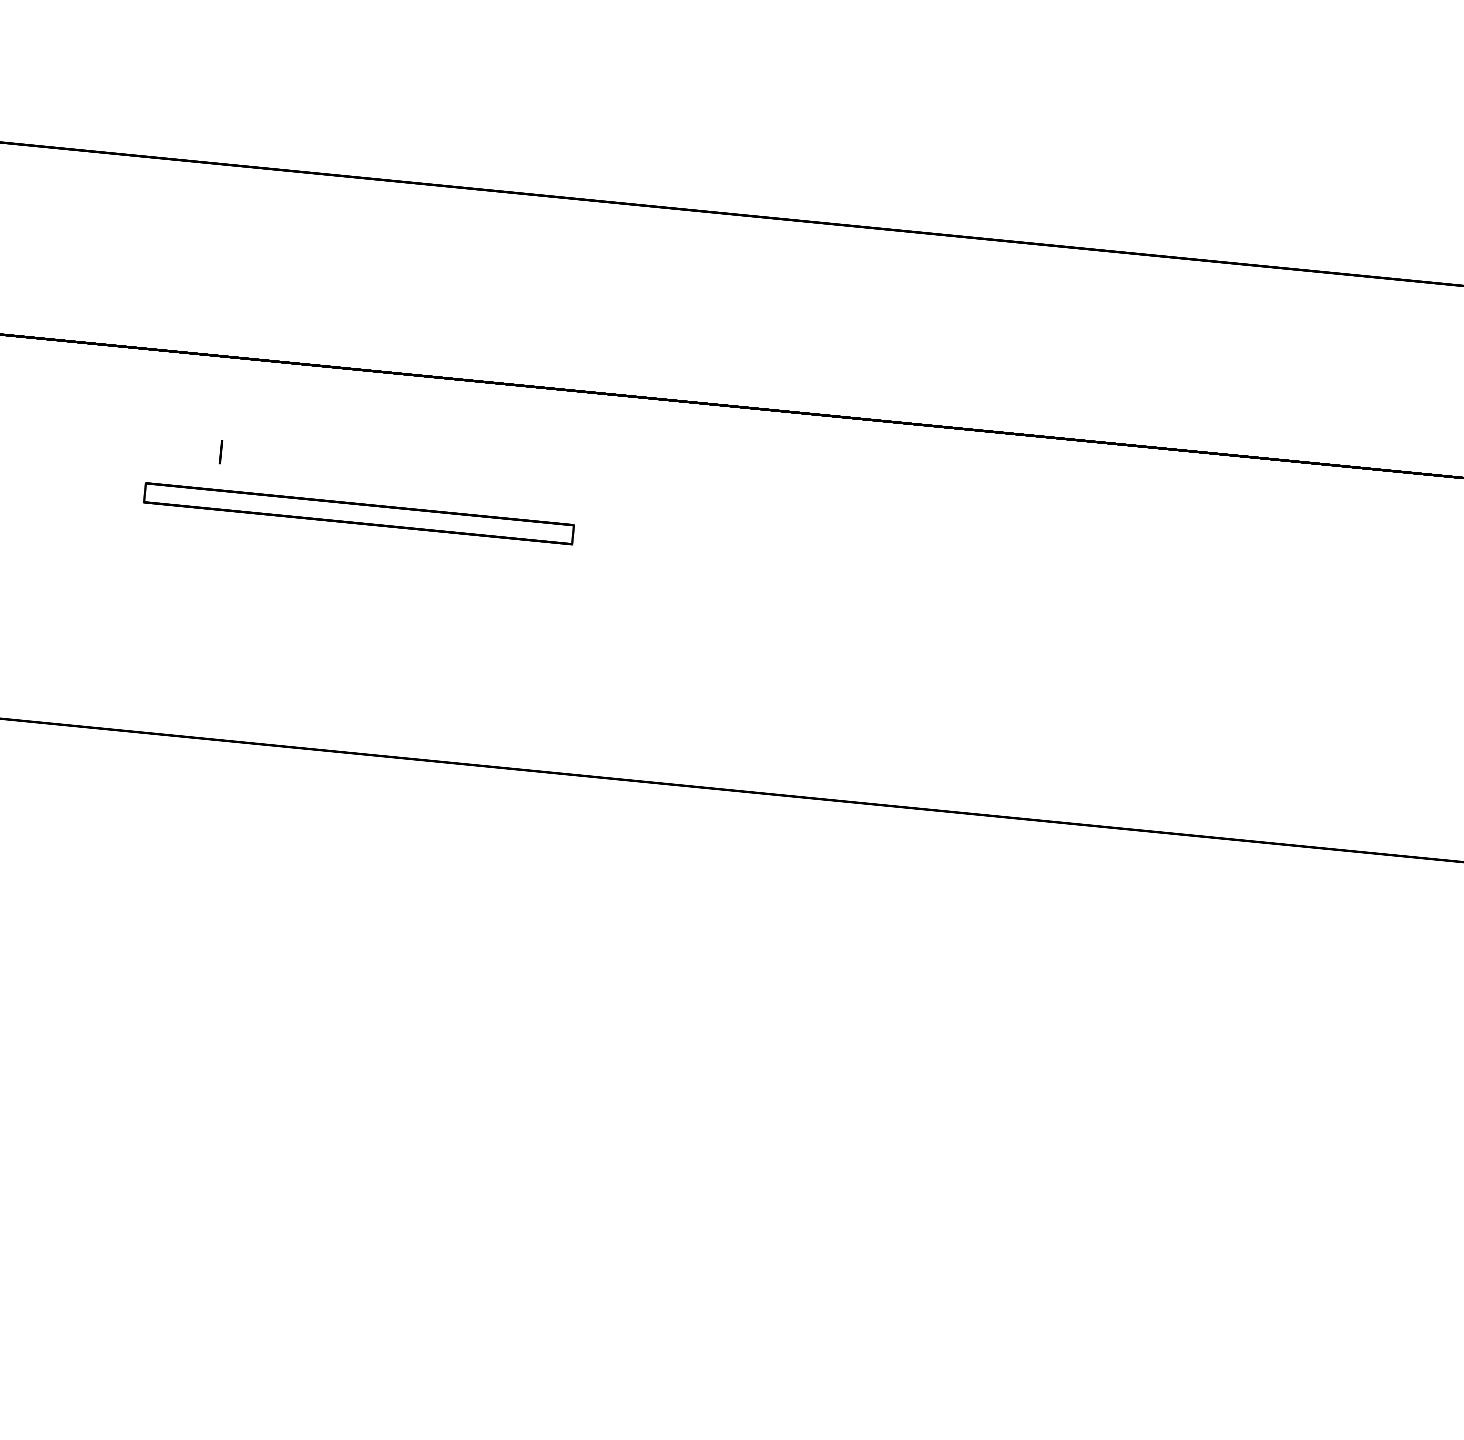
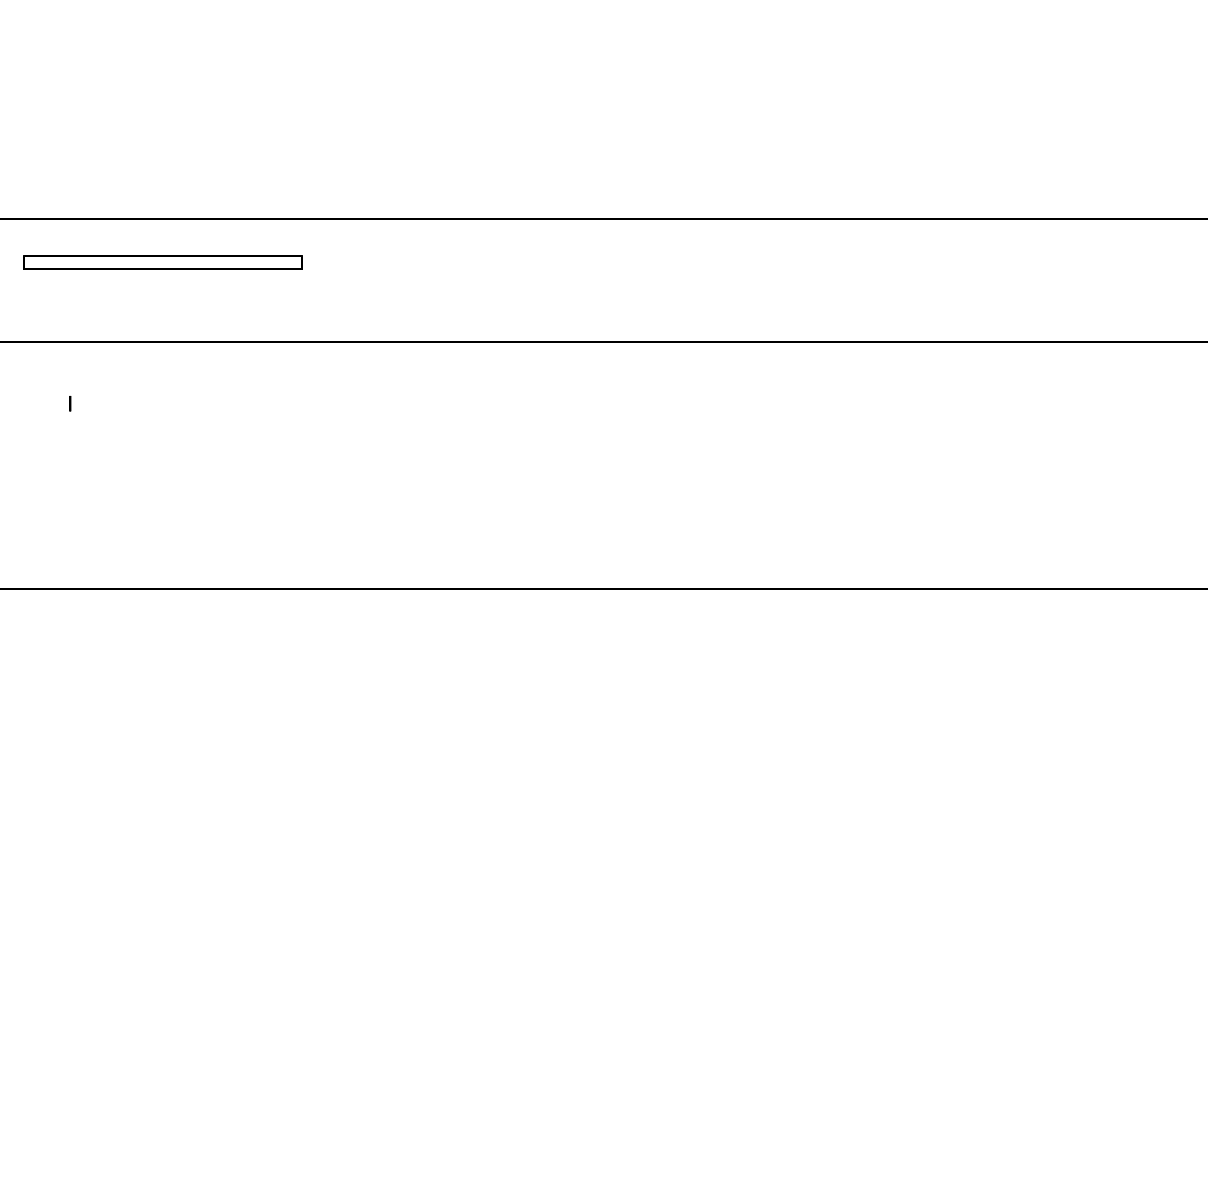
part: (358, 513) -> (162, 262), moved

